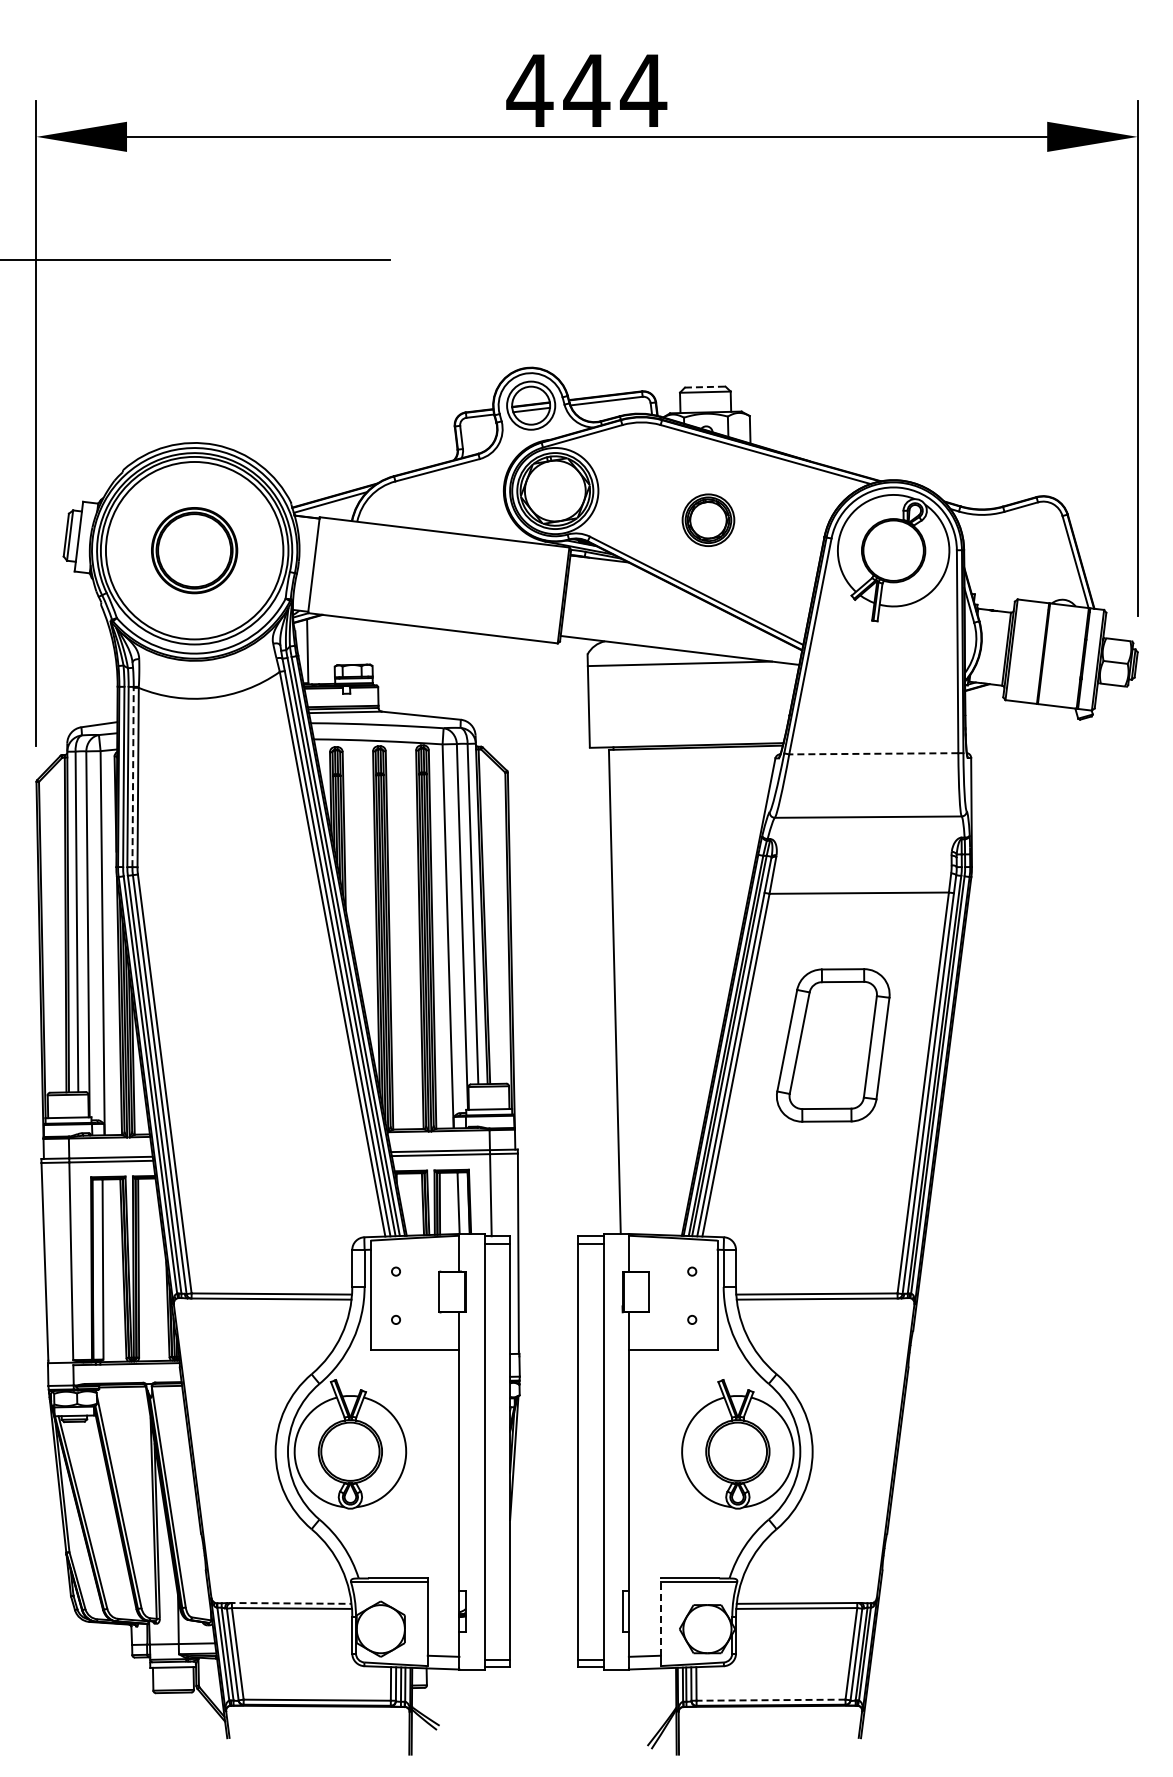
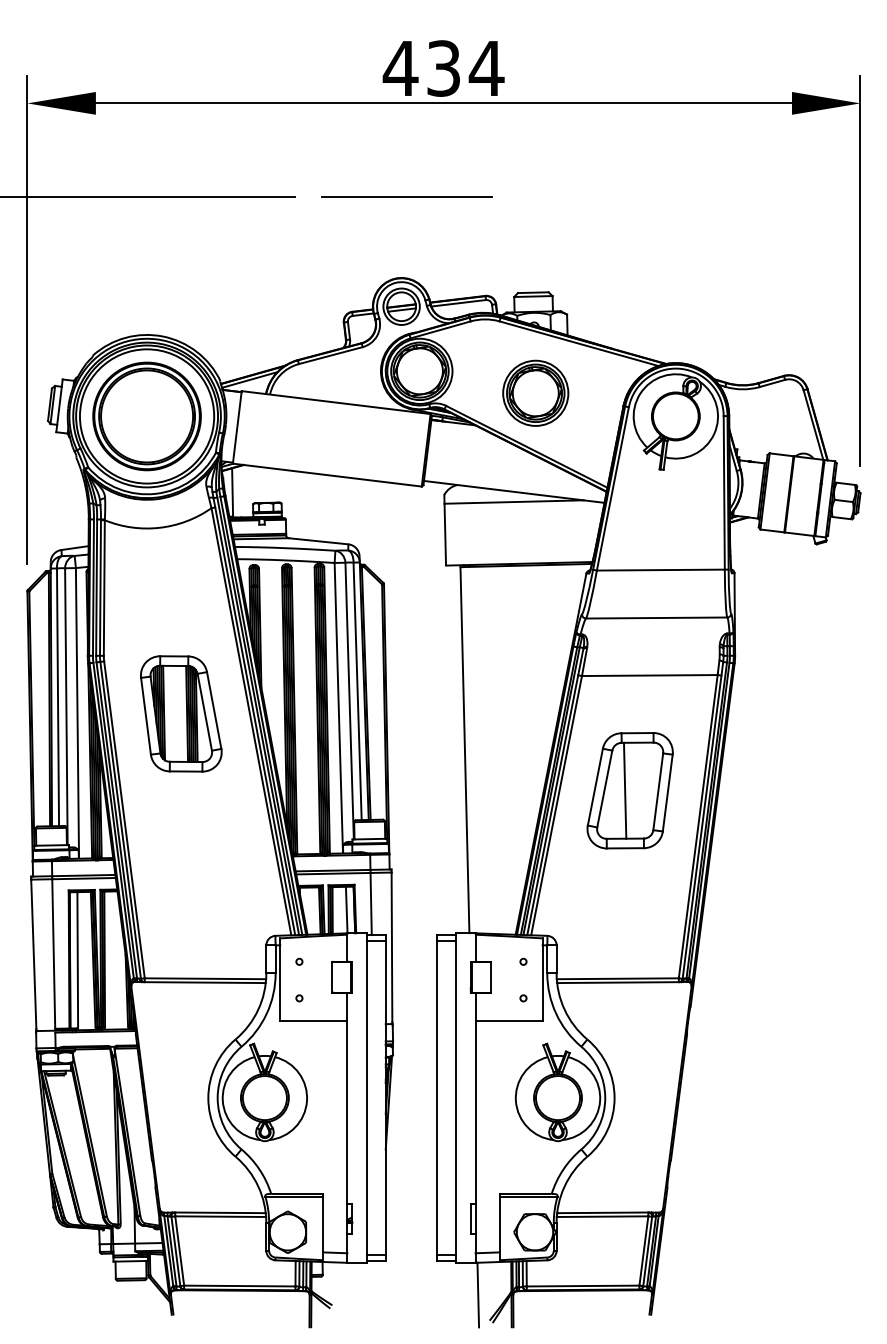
text: (586, 90) -> (443, 68), 444 -> 434
line: (538, 260) -> (407, 196), added
line: (705, 387) -> (533, 292), dashed -> solid
part: (708, 520) -> (535, 393), size x1.67
part: (194, 550) -> (146, 416), size x1.67
line: (873, 753) -> (660, 569), dashed -> solid
line: (133, 776) -> (100, 587), dashed -> solid
part: (239, 943) -> (180, 713), added
line: (826, 1045) -> (625, 790), added
line: (290, 1603) -> (219, 1212), dashed -> solid
line: (660, 1617) -> (499, 1223), dashed -> solid
line: (770, 1700) -> (582, 1286), dashed -> solid
line: (632, 1711) -> (478, 1294), added

